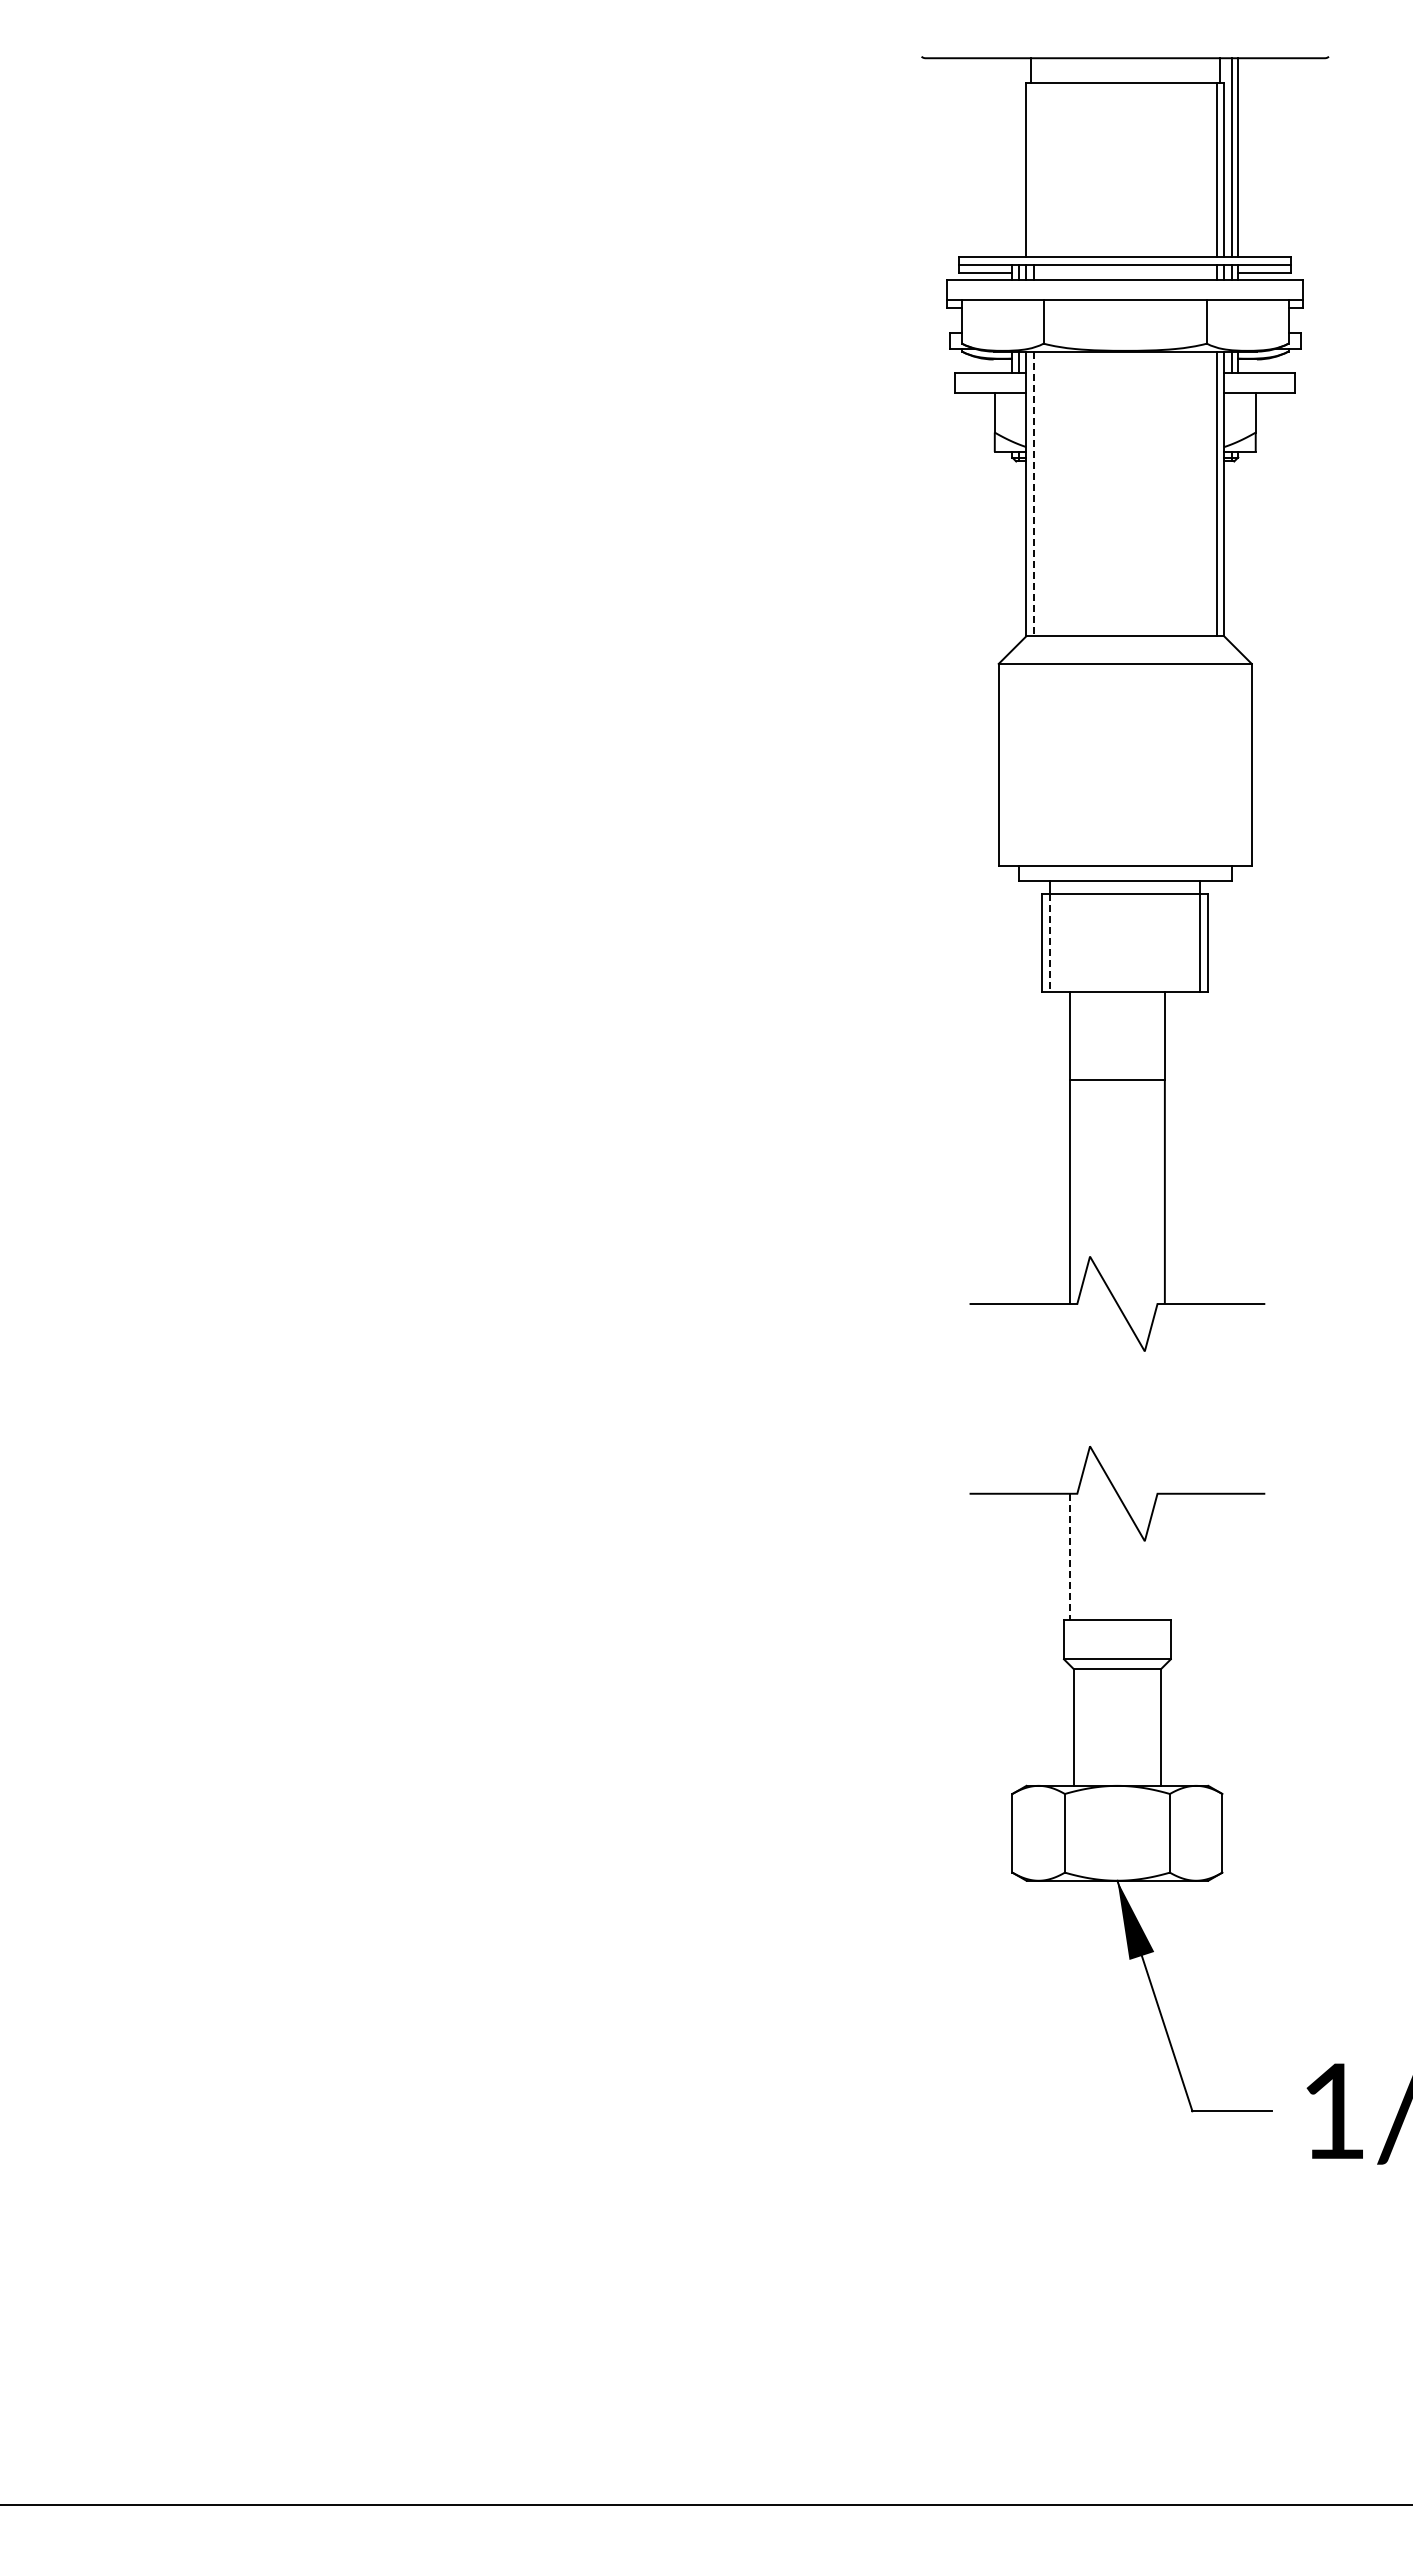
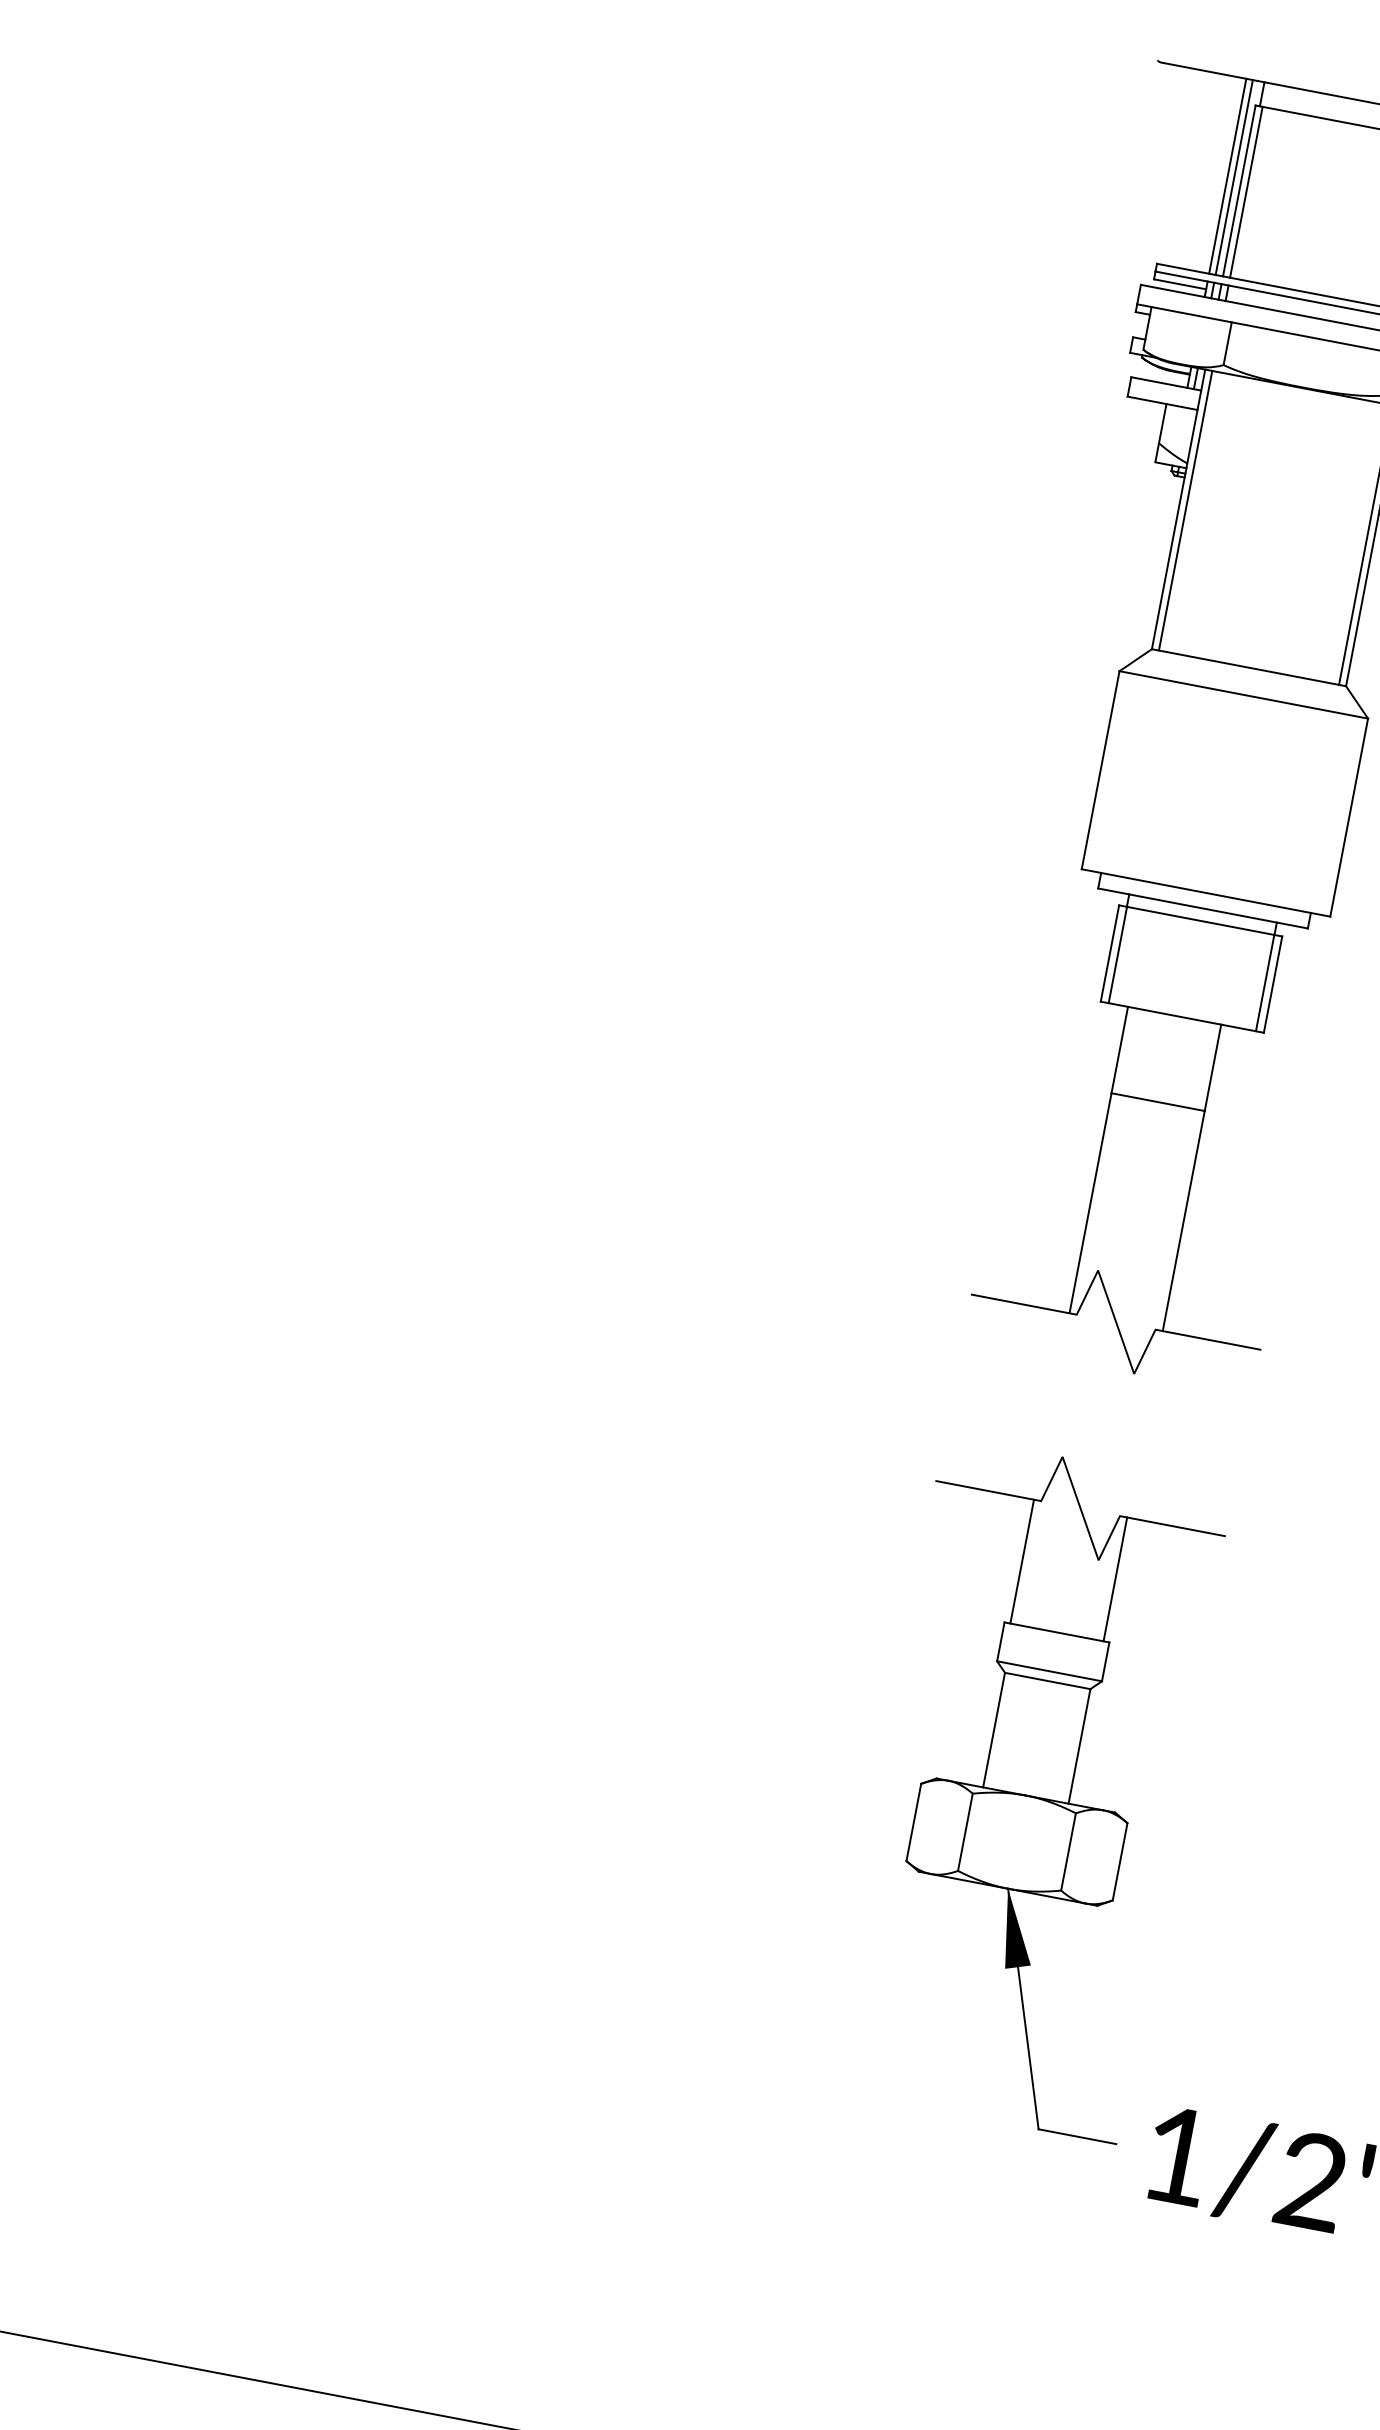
line: (1012, 157) -> (1227, 176), added
line: (1018, 157) -> (1233, 177), added
line: (1033, 169) -> (1246, 192), added
line: (1033, 494) -> (1185, 511), dashed -> solid
line: (1050, 943) -> (1117, 955), dashed -> solid
line: (1164, 1556) -> (1115, 1579), added
line: (1069, 1557) -> (1021, 1562), dashed -> solid

